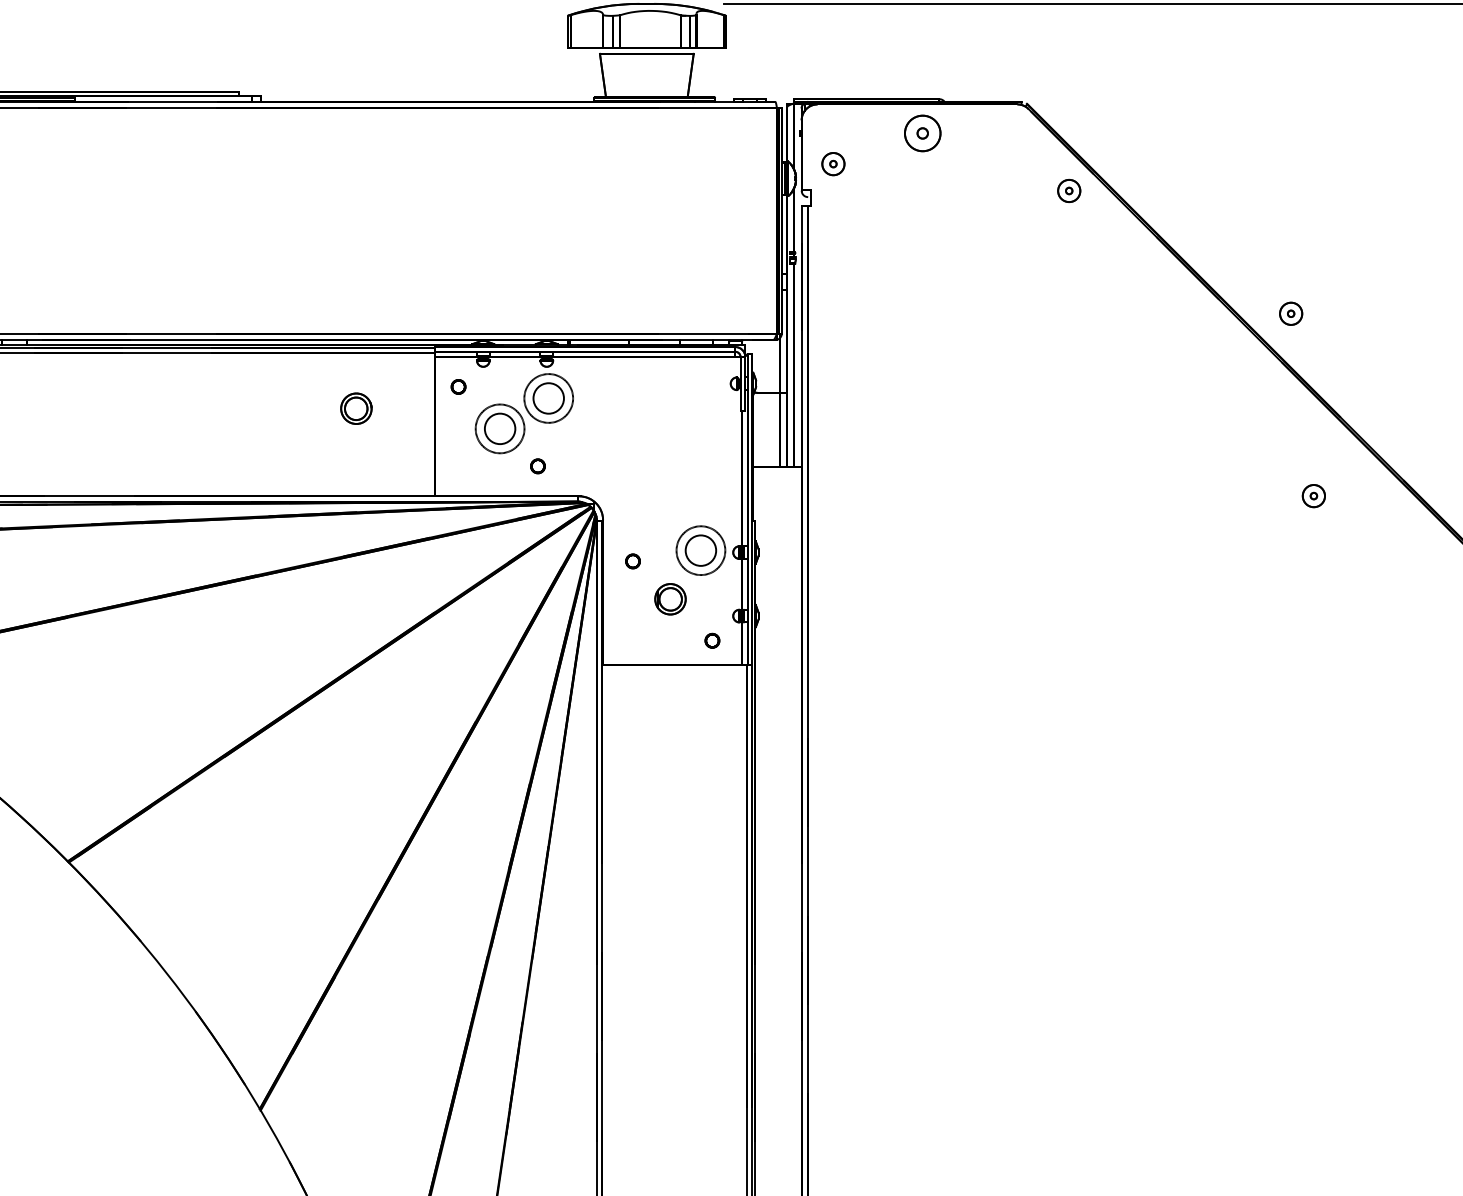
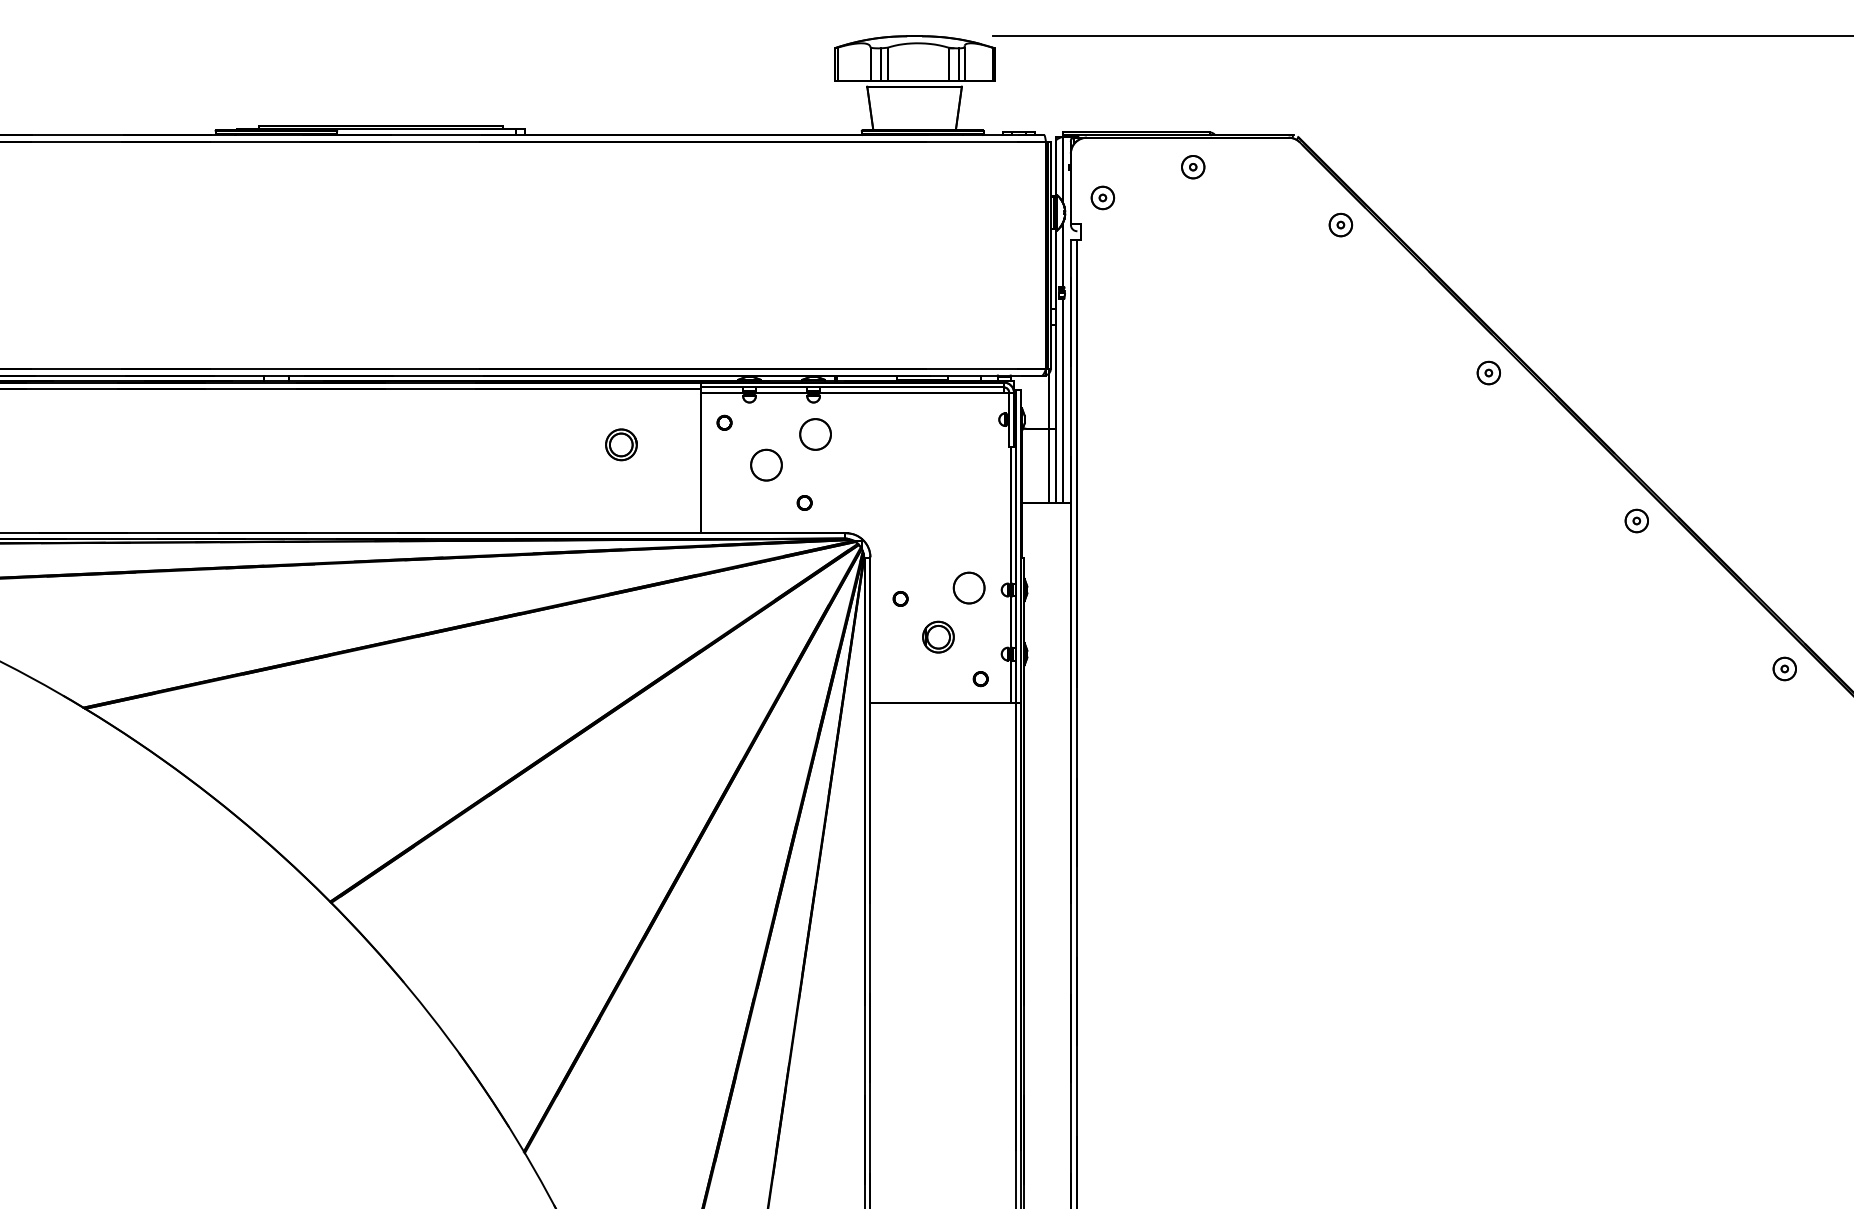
part: (923, 133) -> (1193, 167), size x0.62
part: (1290, 313) -> (1488, 372), moved
circle: (548, 398) -> (815, 434), size x0.62
circle: (500, 428) -> (766, 464), size x0.62
part: (1313, 495) -> (1636, 520), moved
circle: (700, 550) -> (968, 587), size x0.62

